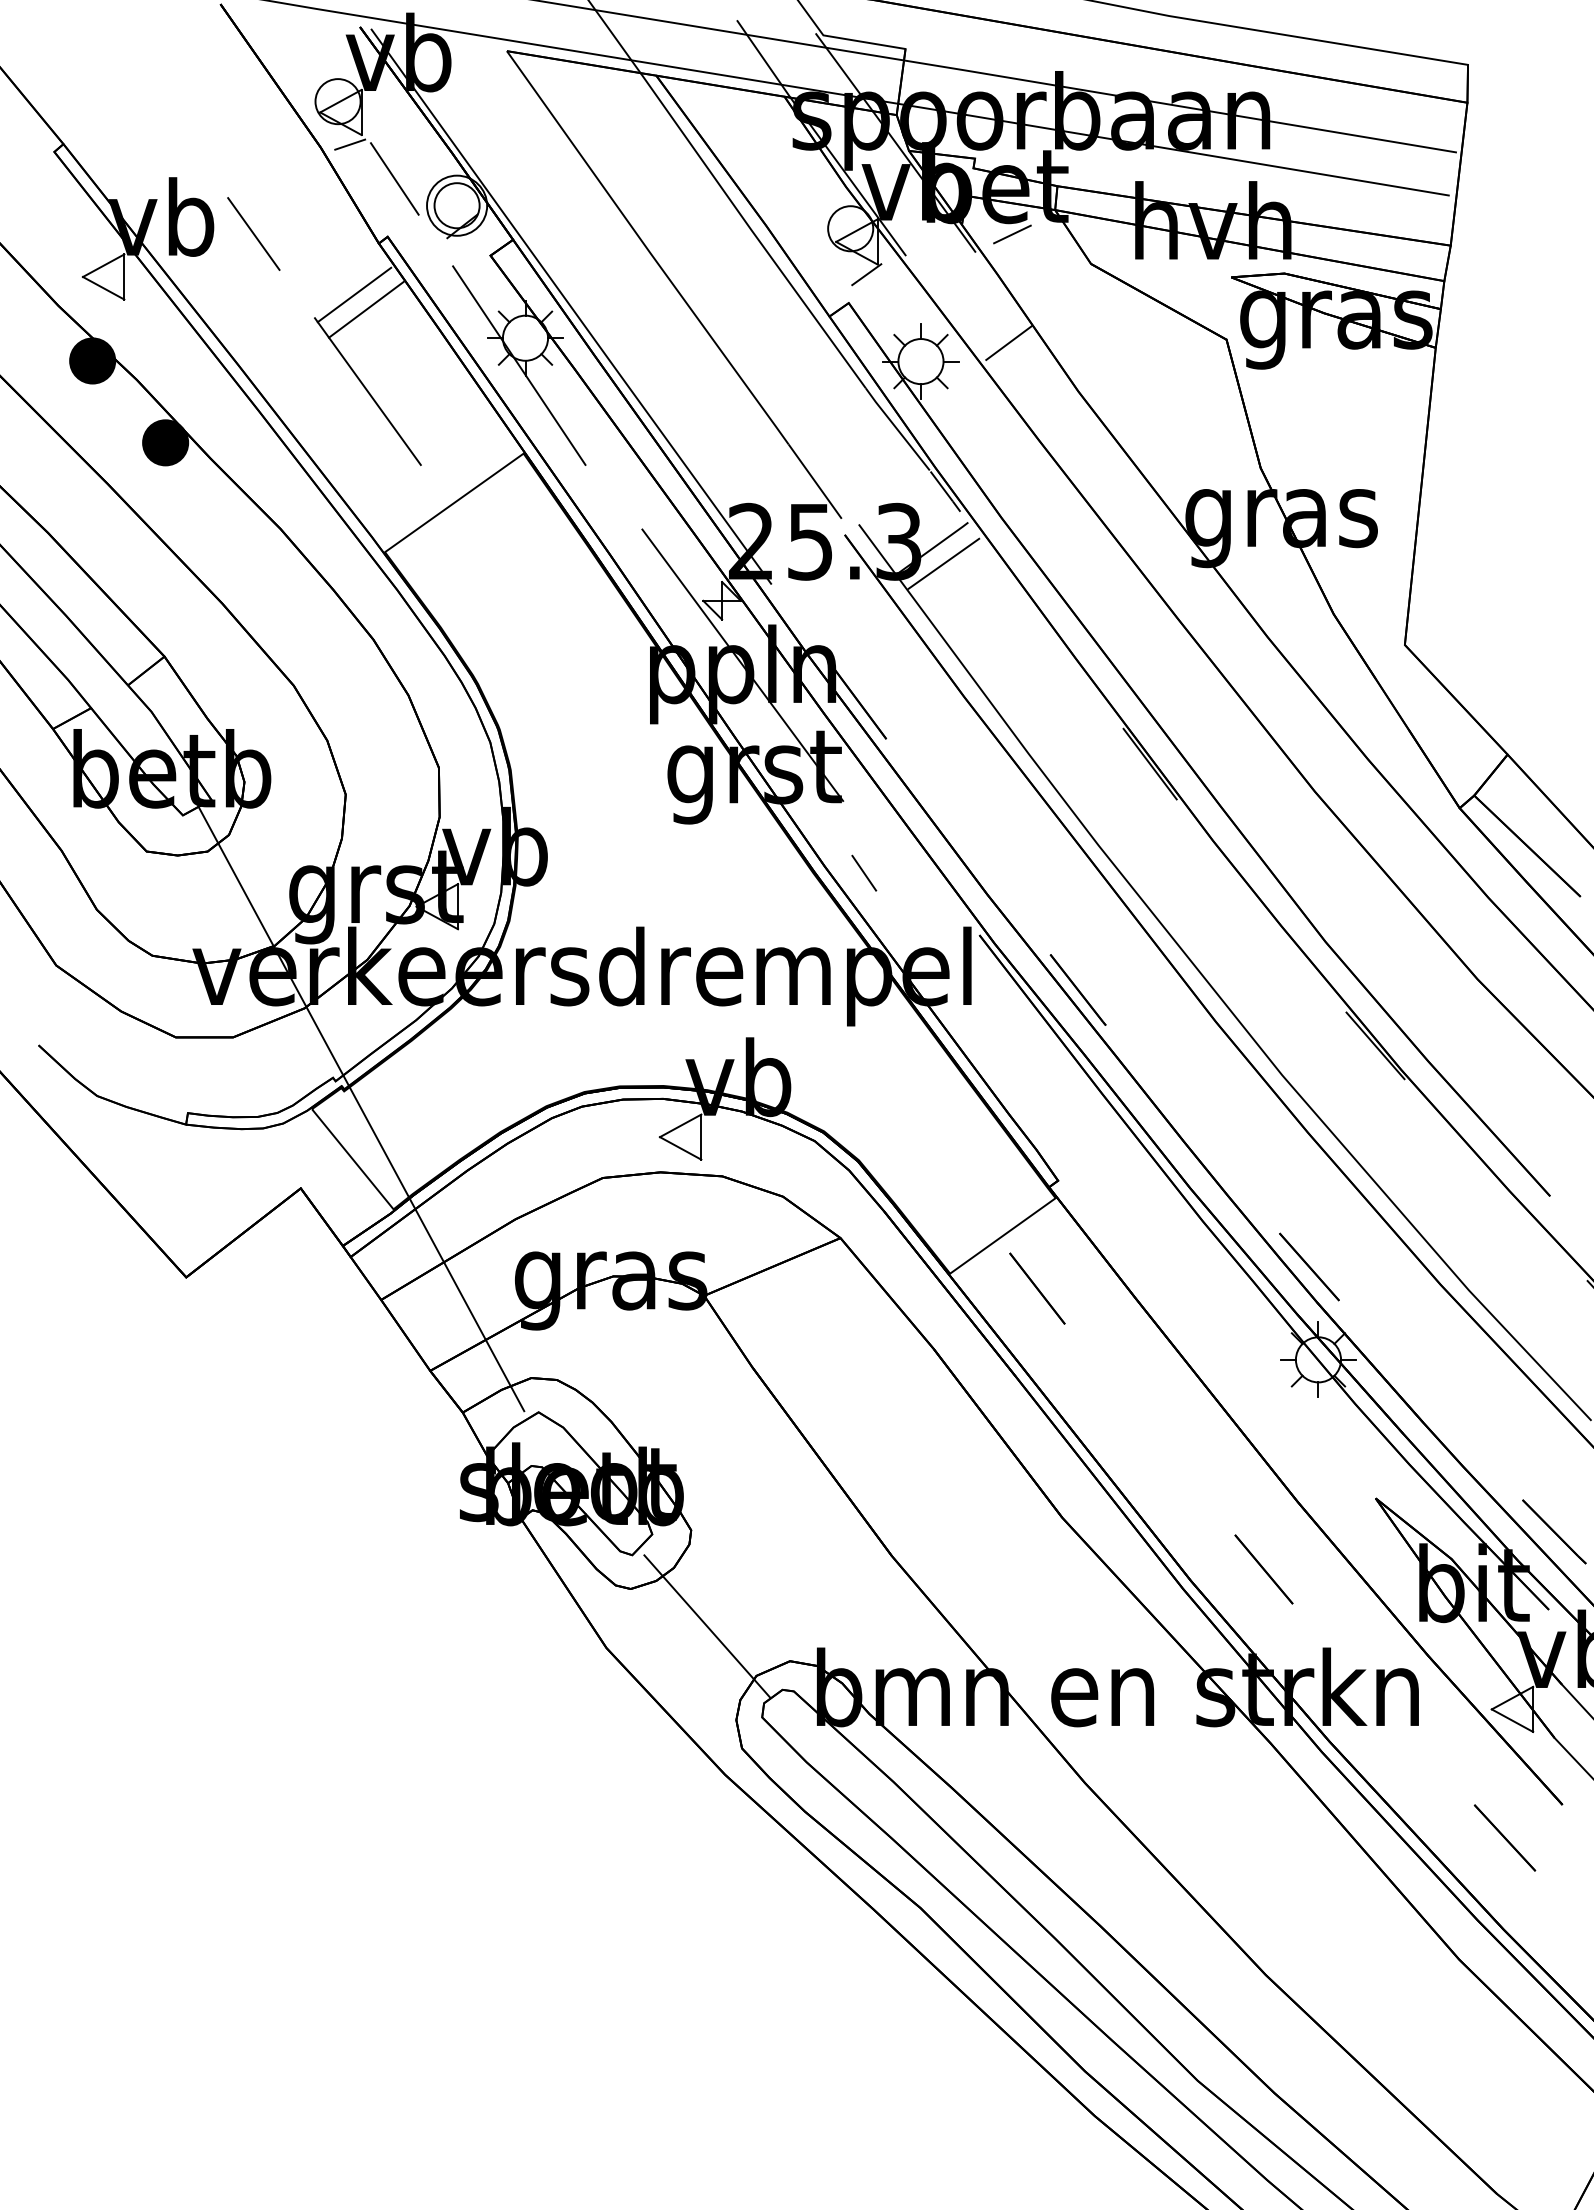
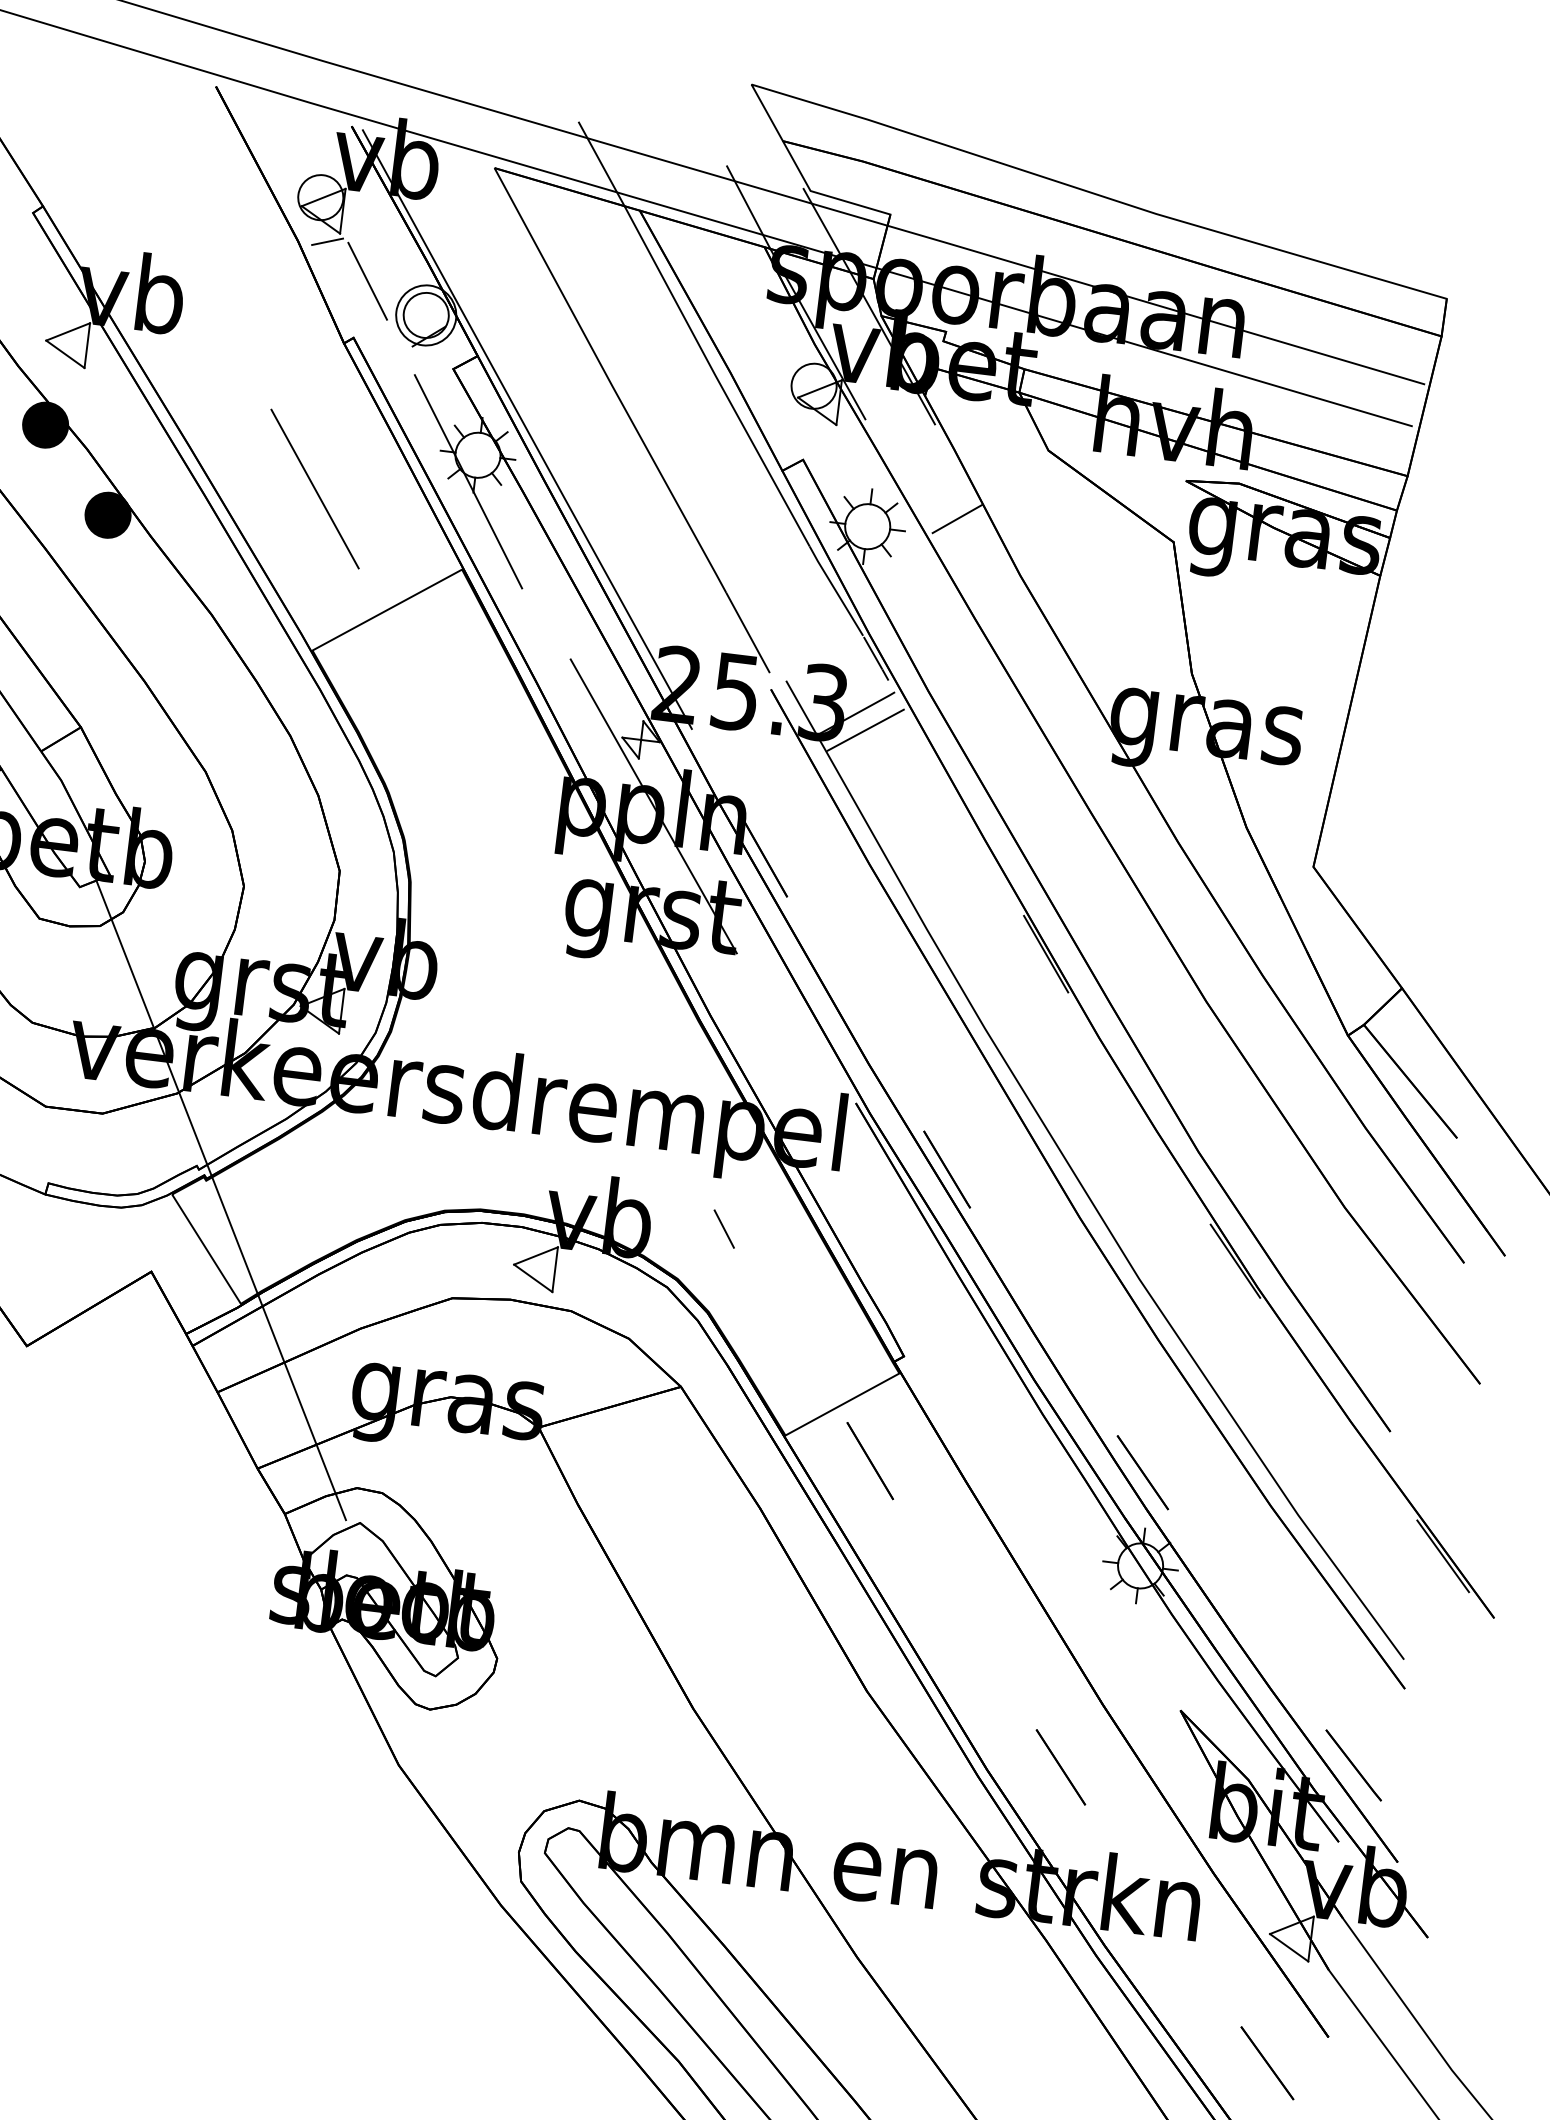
line: (253, 233) -> (220, 318), removed
line: (1012, 234) -> (974, 411), removed
line: (866, 274) -> (824, 433), removed
line: (354, 294) -> (313, 391), removed
line: (366, 309) -> (323, 407), removed
line: (864, 872) -> (724, 1228), moved
line: (707, 1626) -> (501, 1756), removed

